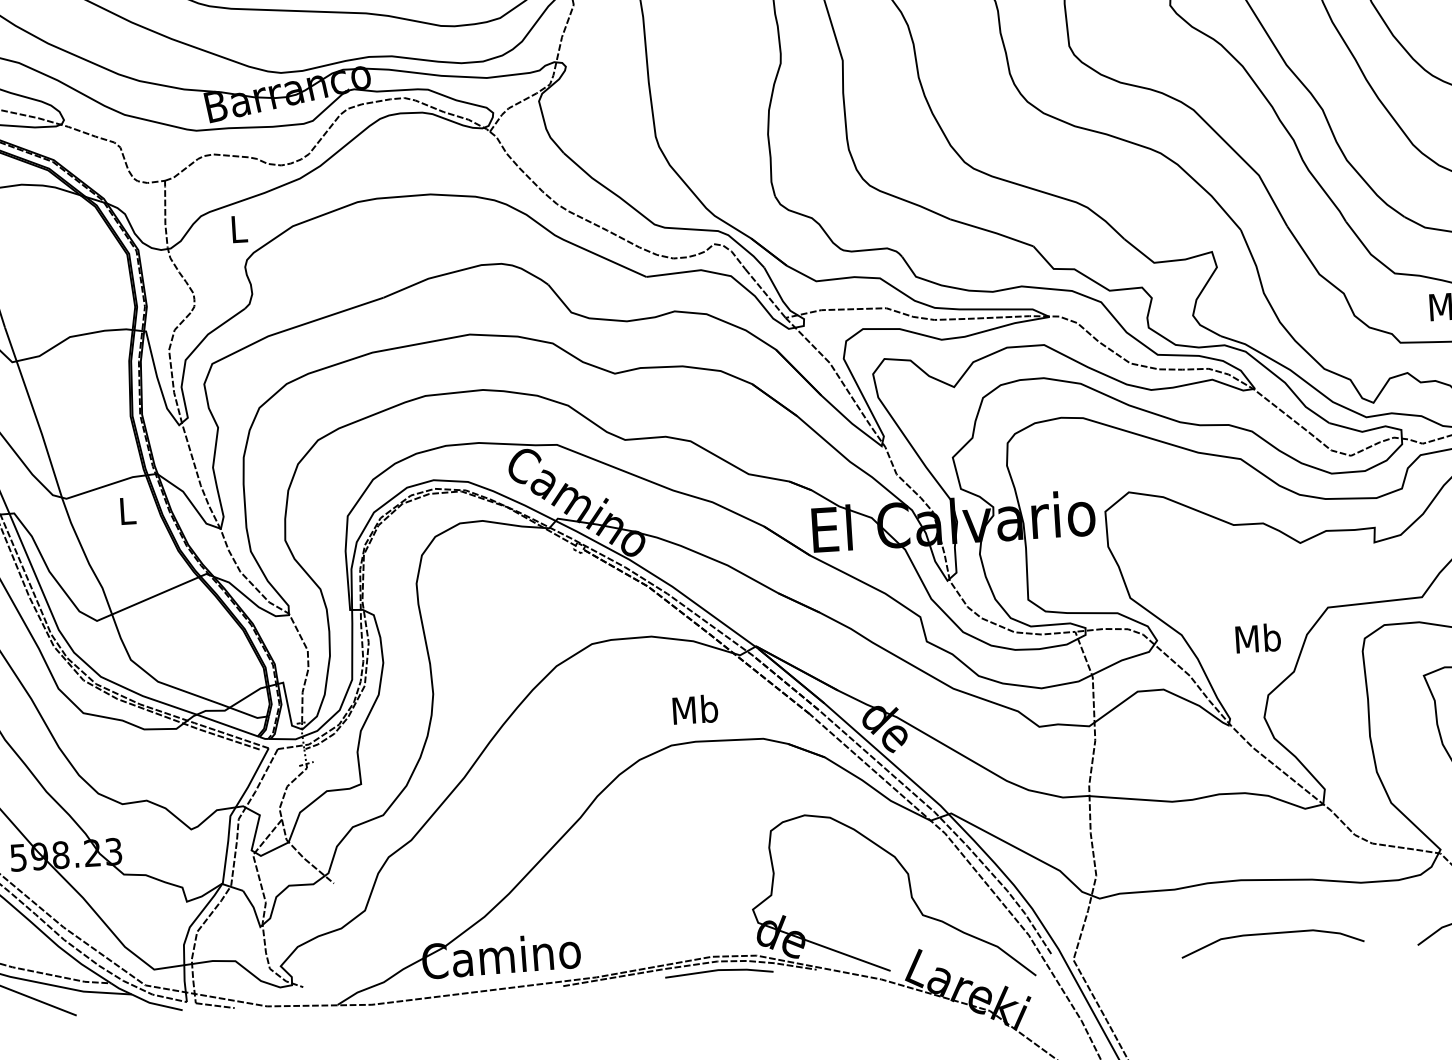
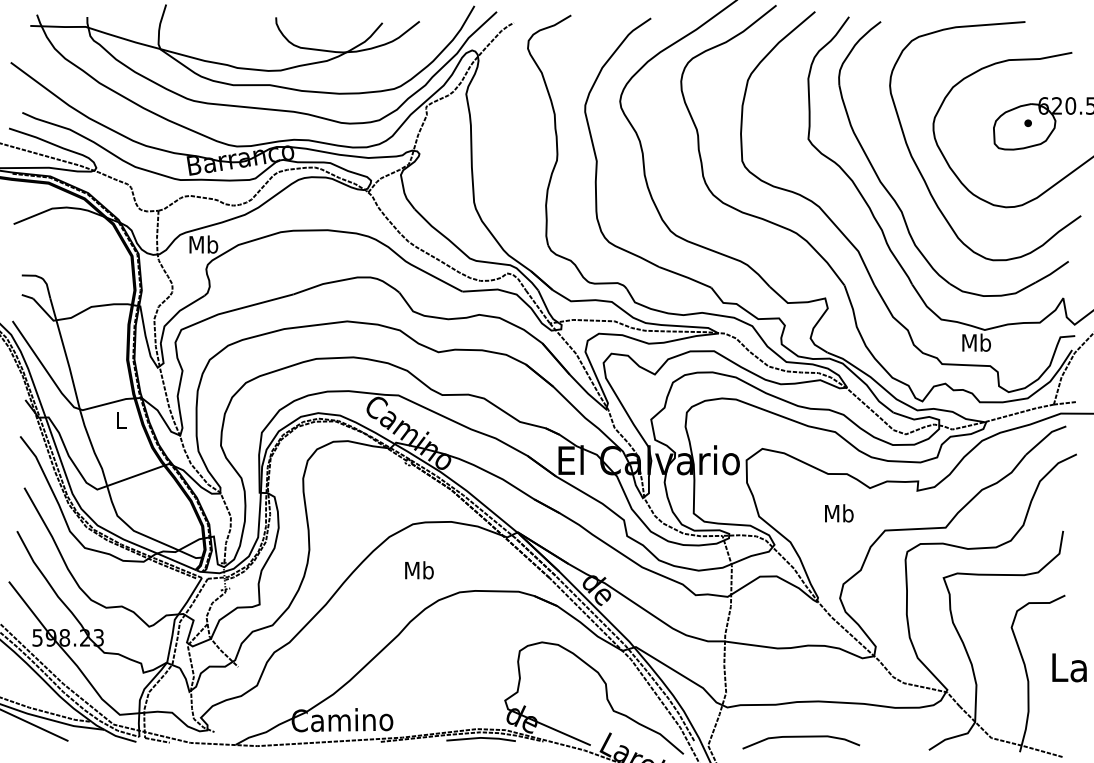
text: (238, 228) -> (203, 244), L -> Mb
text: (1258, 638) -> (839, 513), moved
text: (695, 709) -> (419, 570), moved
curve: (1272, 934) -> (801, 737), moved

